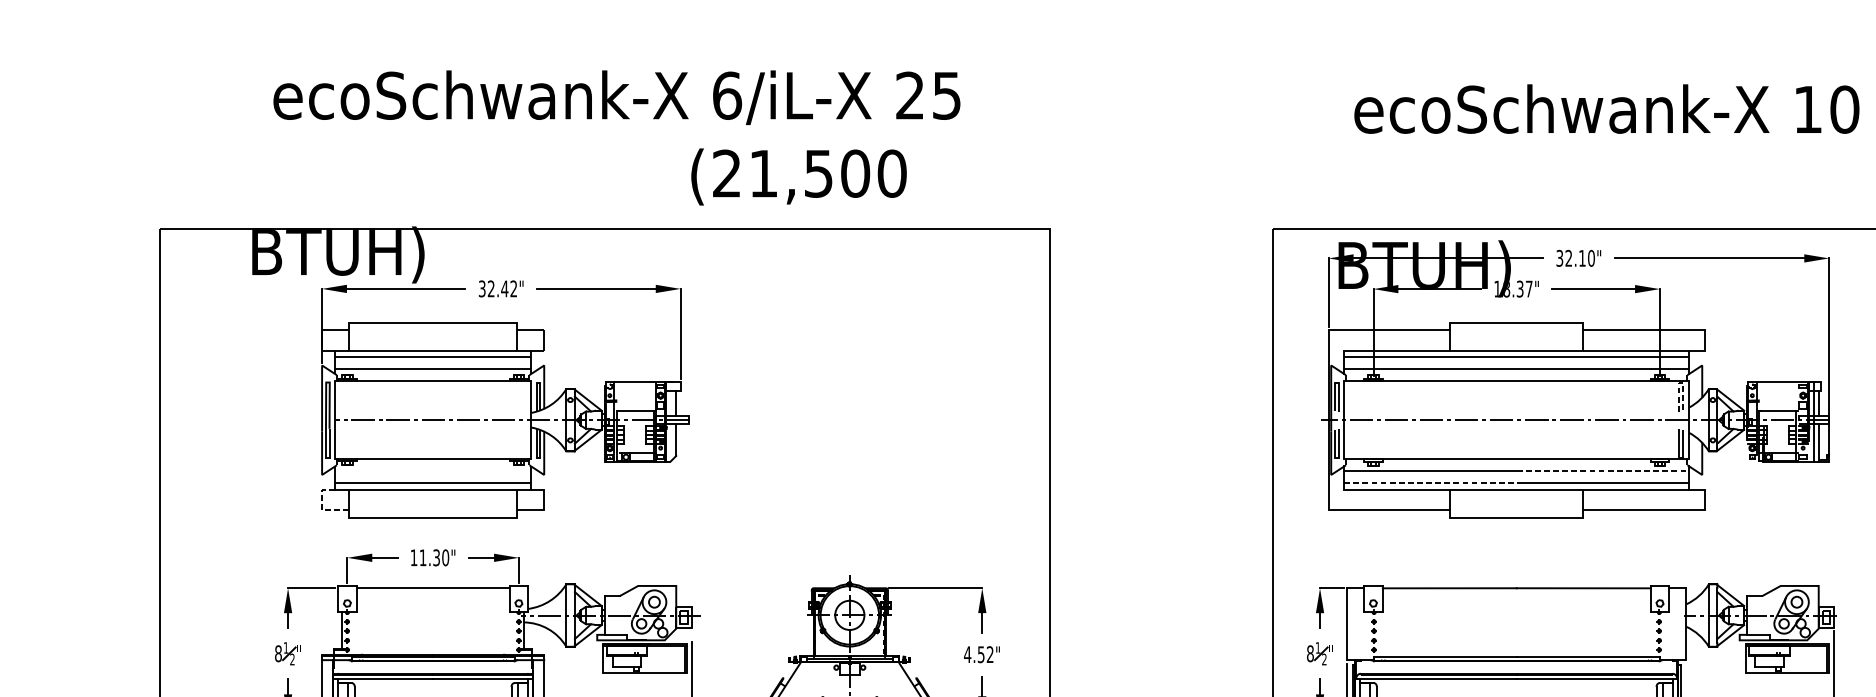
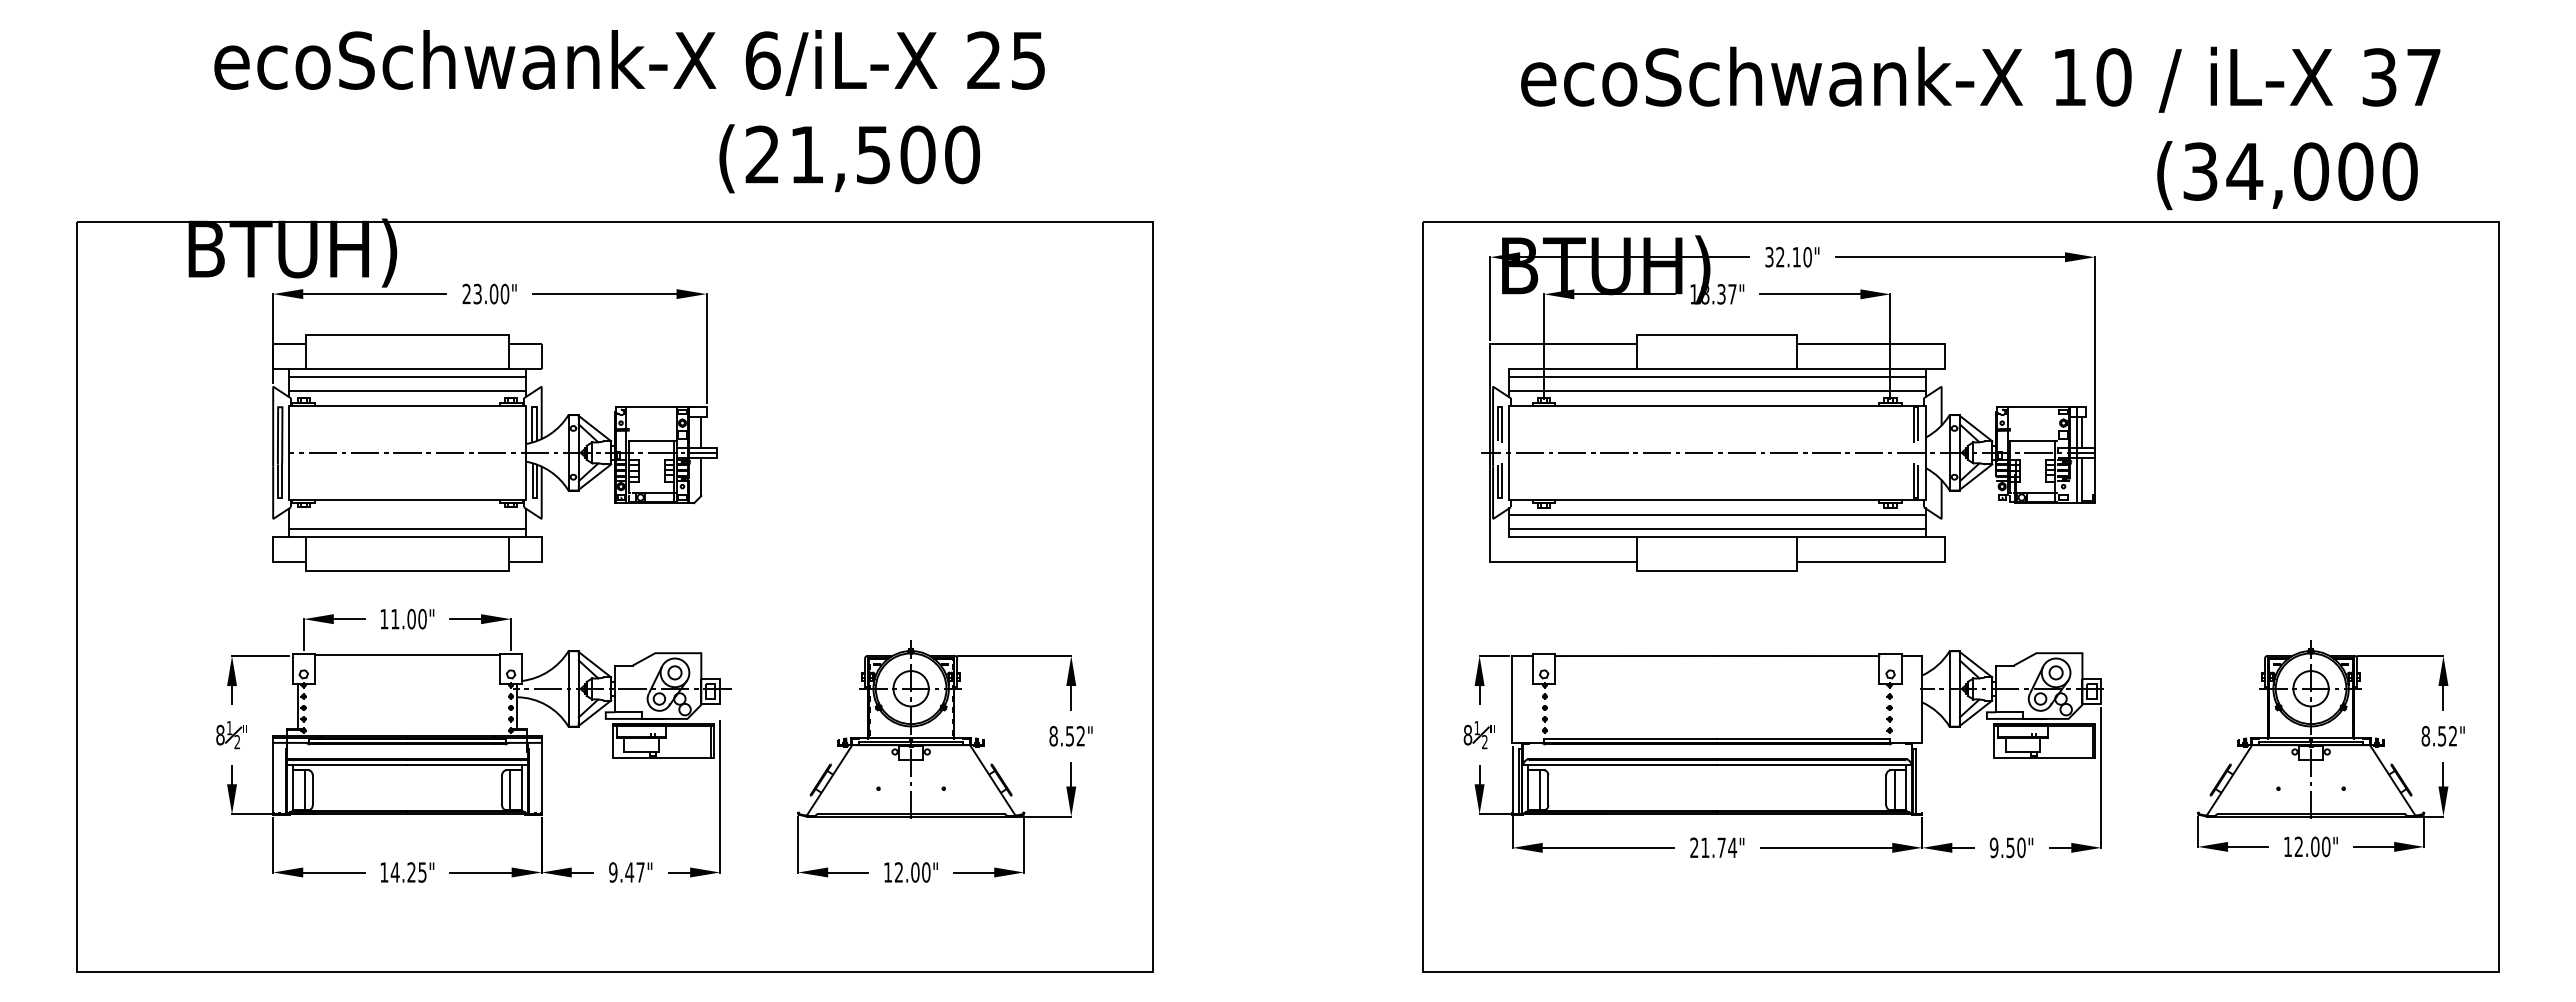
text: (497, 288) -> (485, 293), 32.42" -> 23.00"
line: (1680, 382) -> (1915, 407), dashed -> solid
line: (1607, 471) -> (1826, 514), dashed -> solid
line: (1430, 482) -> (1613, 528), dashed -> solid
line: (322, 507) -> (273, 558), dashed -> solid
text: (436, 558) -> (411, 619), 11.30" -> 11.00"
text: (967, 654) -> (1053, 736), 4.52" -> 8.52"

